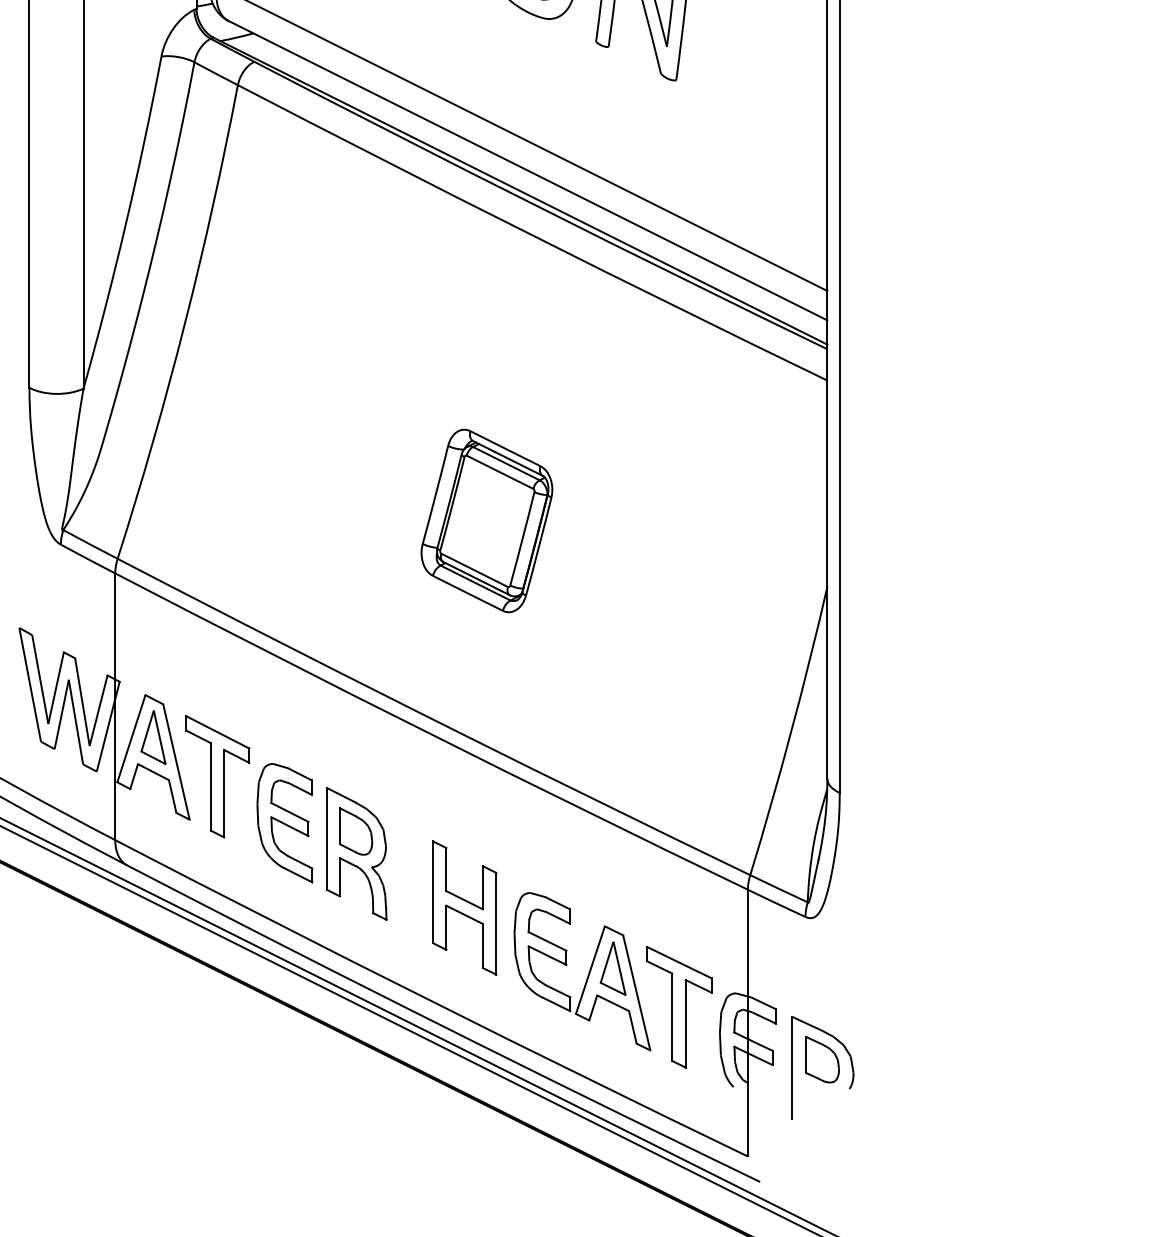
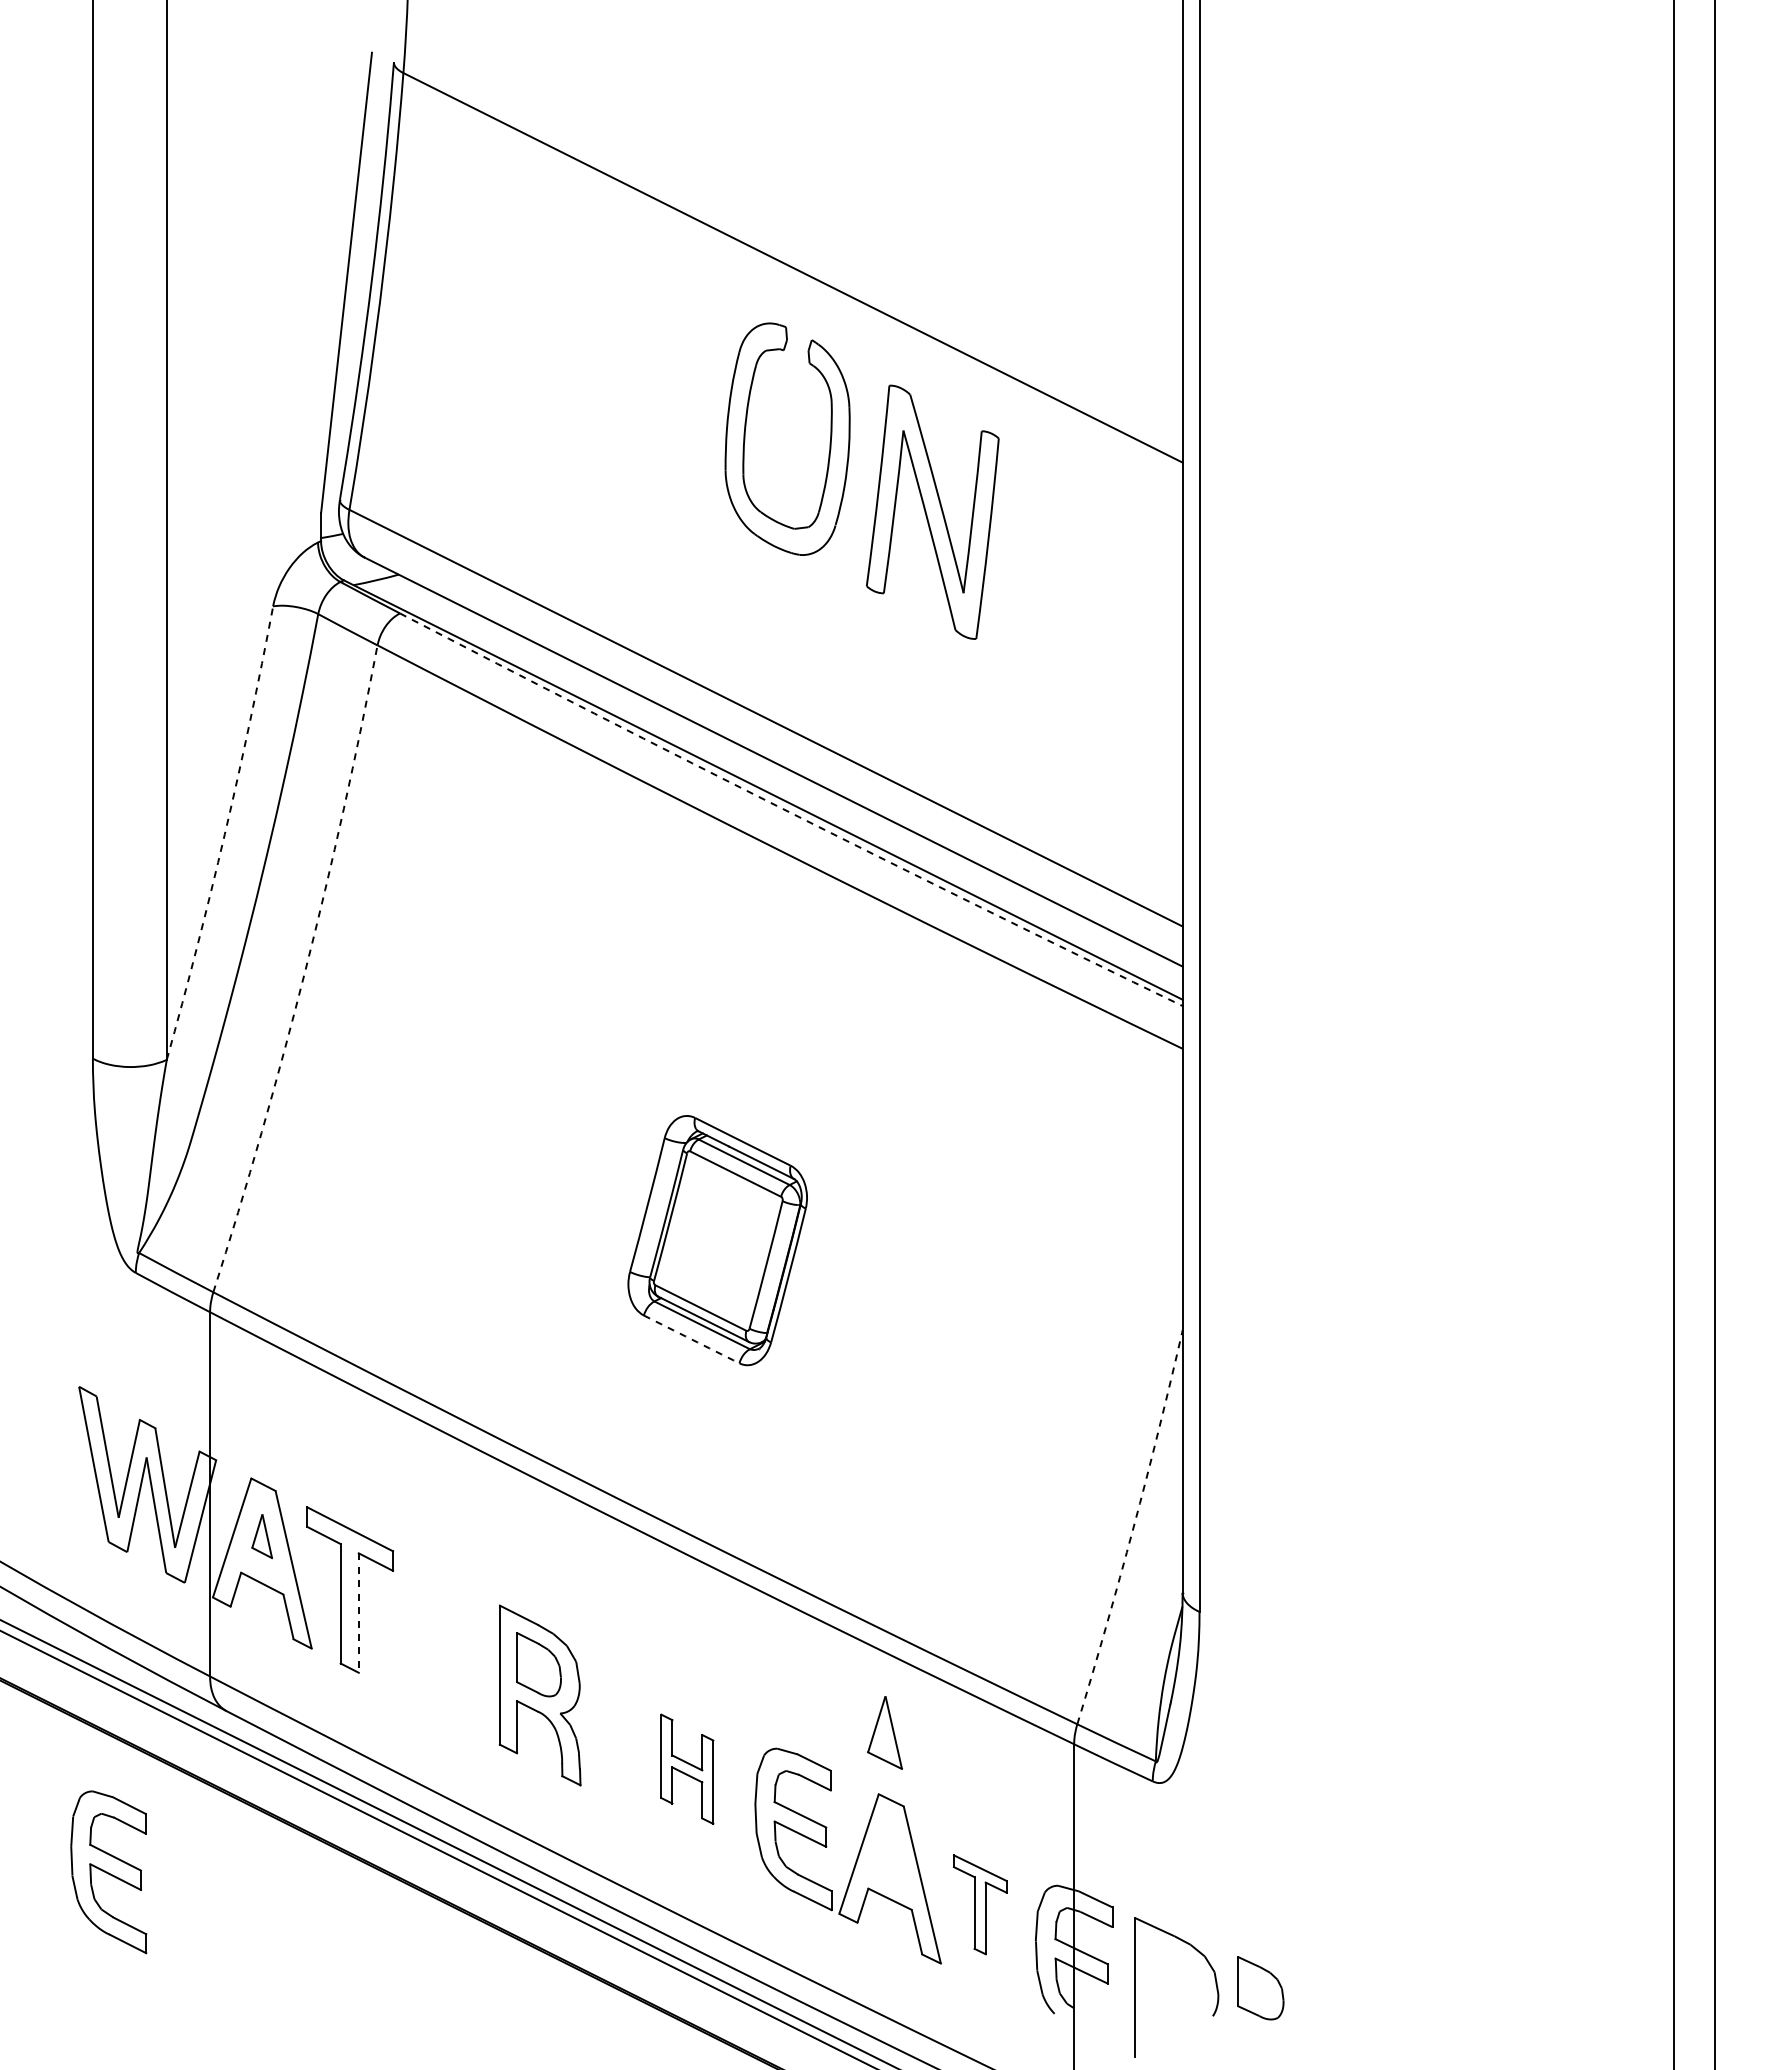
arc: (539, 207) -> (789, 812), solid -> dashed
arc: (125, 223) -> (224, 834), solid -> dashed
arc: (185, 323) -> (305, 971), solid -> dashed
arc: (467, 593) -> (691, 1339), solid -> dashed
arc: (791, 731) -> (1133, 1528), solid -> dashed
part: (152, 737) -> (261, 1536), size x0.6
line: (223, 794) -> (358, 1613), solid -> dashed
part: (284, 823) -> (108, 1872), moved
part: (464, 908) -> (687, 1769), size x0.6
part: (612, 968) -> (884, 1732), moved
part: (679, 1007) -> (980, 1904), size x0.6
part: (822, 1059) -> (1260, 1988), moved

